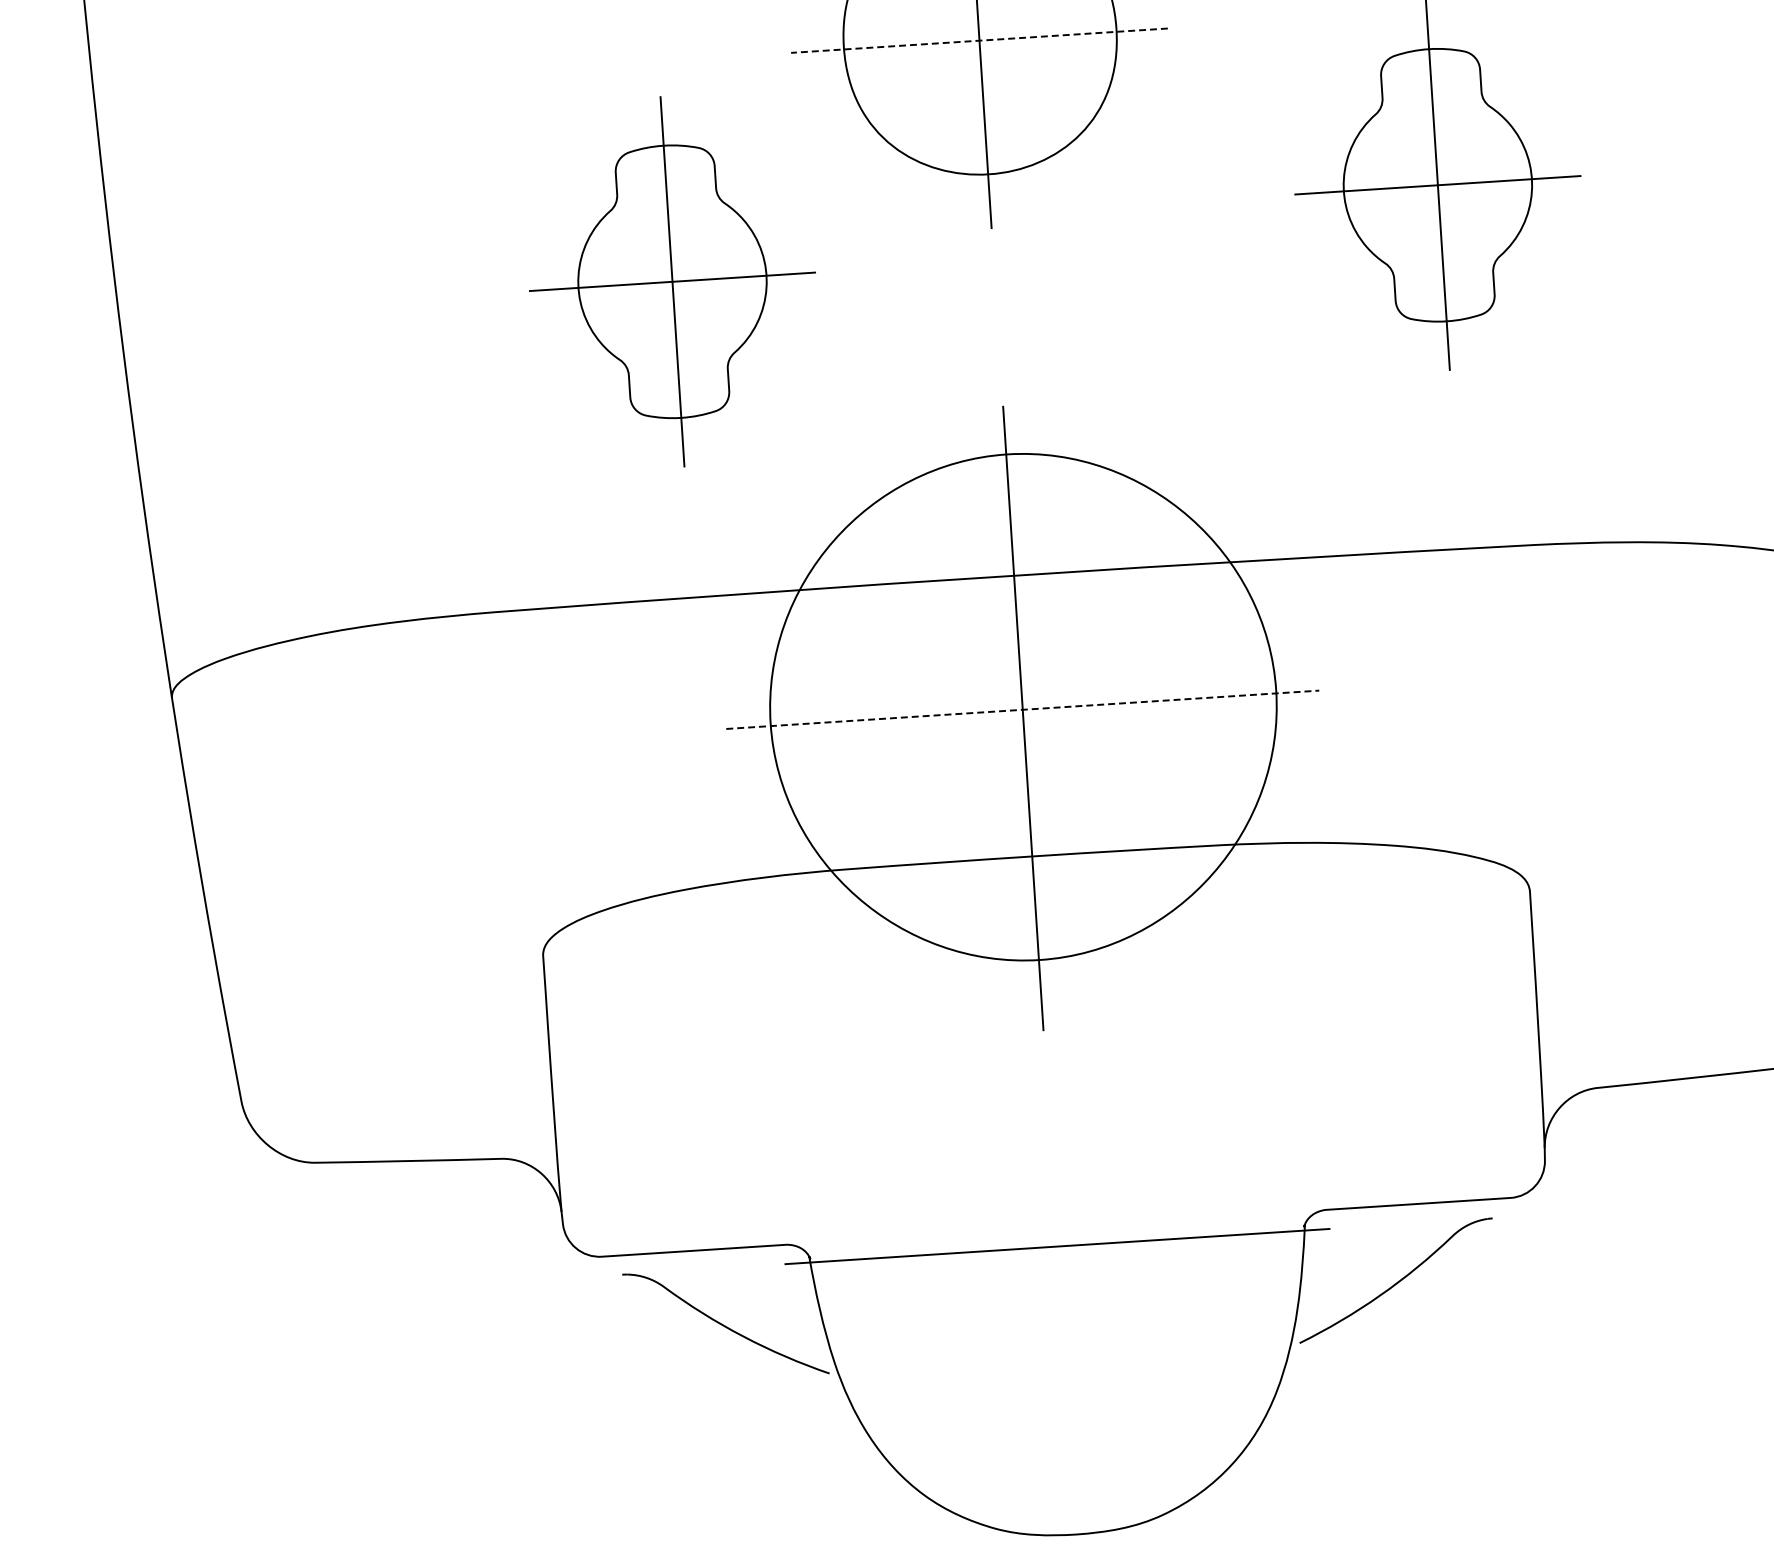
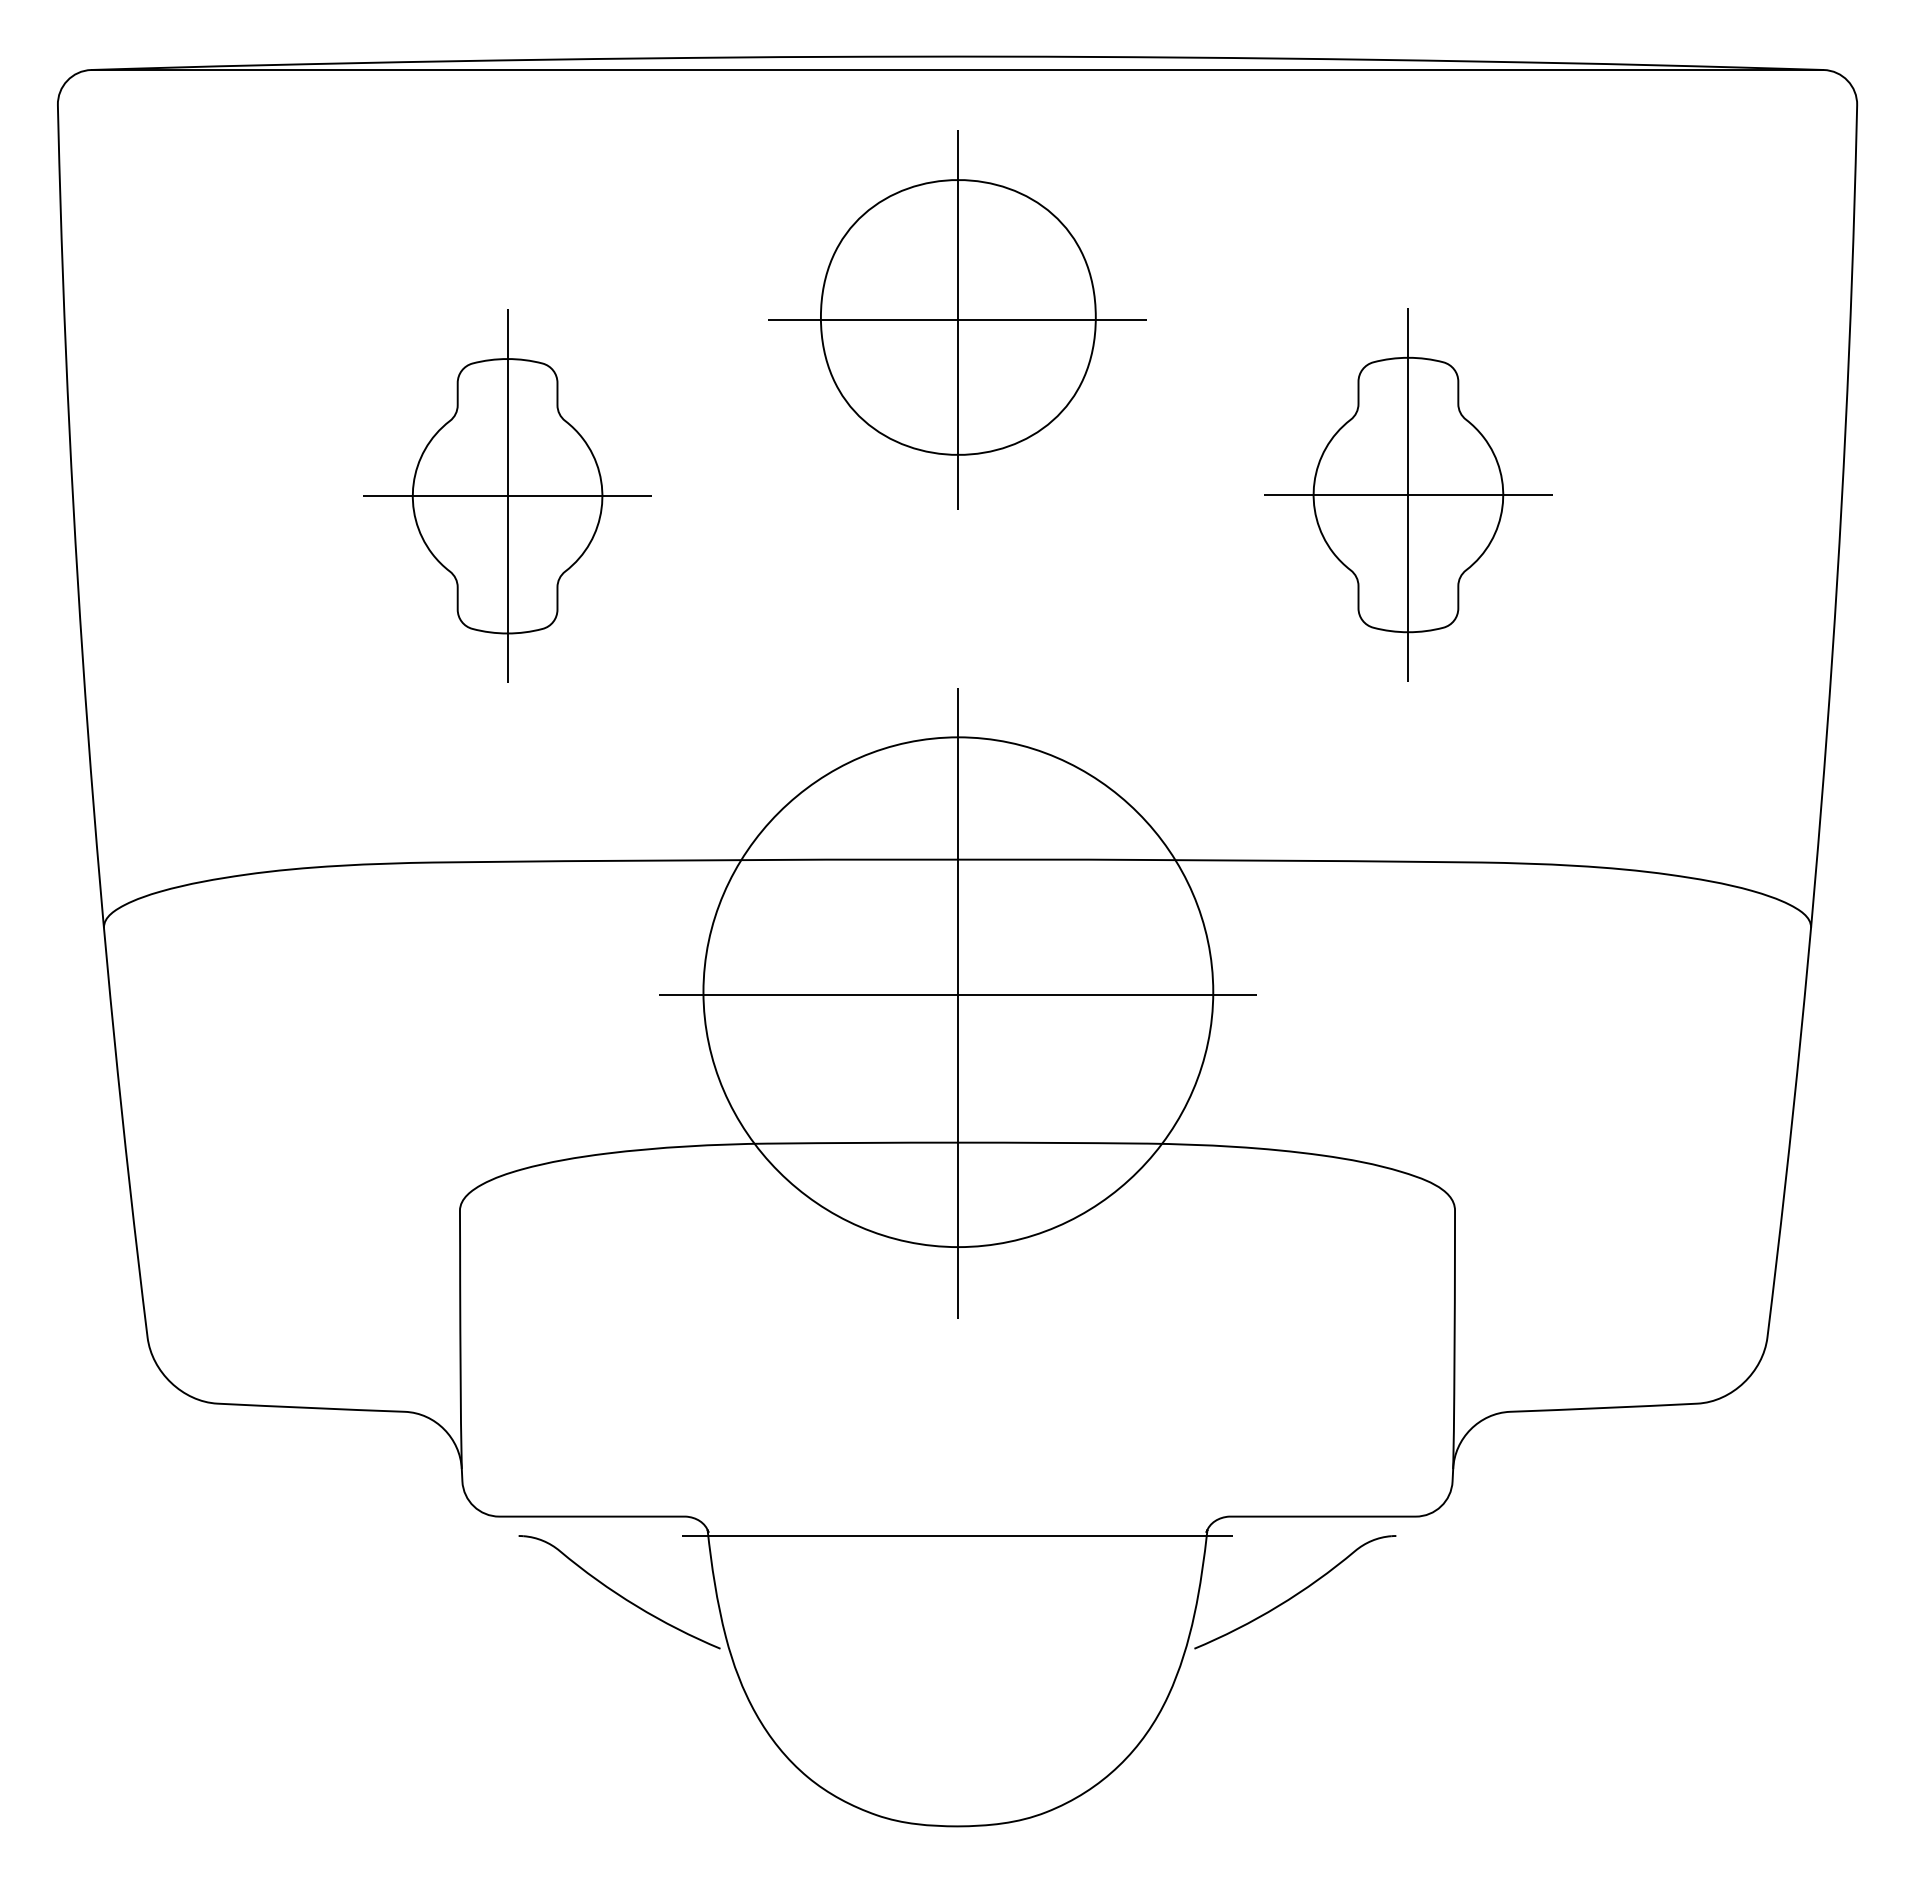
line: (979, 41) -> (957, 320), dashed -> solid
part: (672, 281) -> (507, 495), moved
line: (1022, 709) -> (957, 994), dashed -> solid

